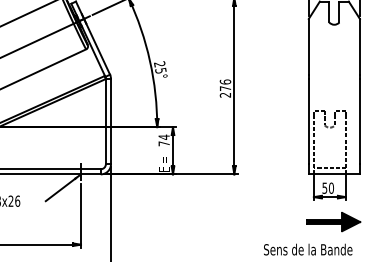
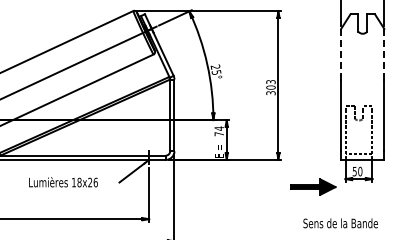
line: (309, 46) -> (341, 52), solid -> dashed
line: (360, 46) -> (384, 52), solid -> dashed
text: (224, 88) -> (270, 87), 276 -> 303
part: (334, 221) -> (313, 186), moved

